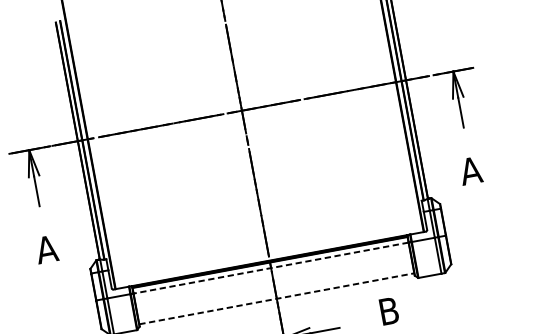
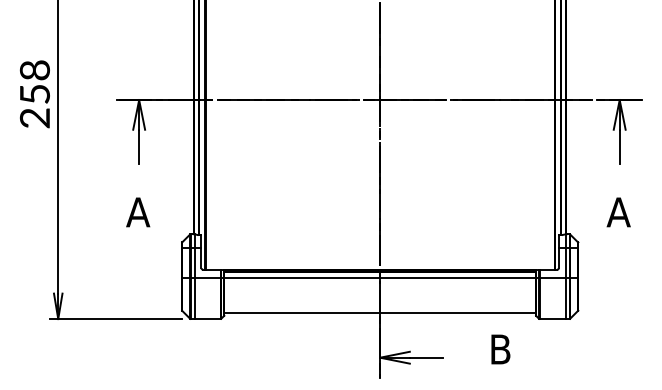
line: (271, 268) -> (380, 278), dashed -> solid
line: (277, 299) -> (380, 313), dashed -> solid

